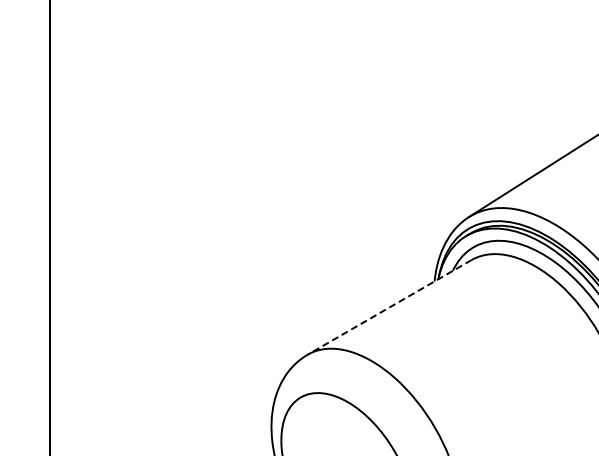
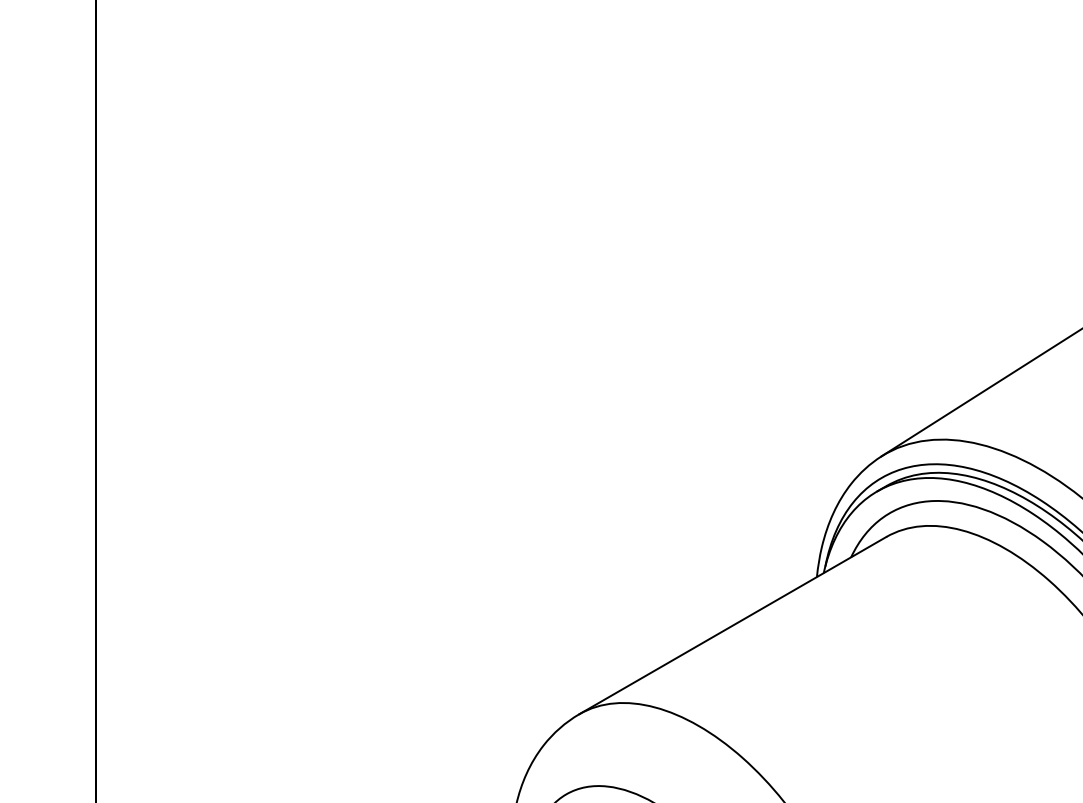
line: (389, 307) -> (732, 625), dashed -> solid

